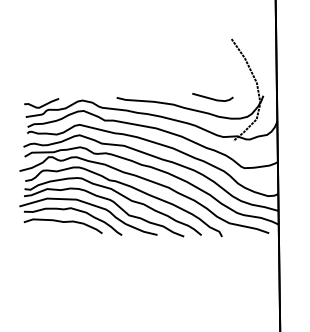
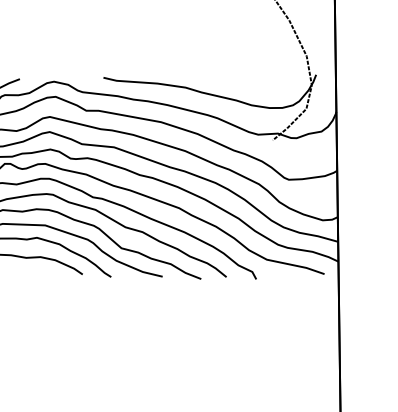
line: (212, 98) -> (242, 78), removed

